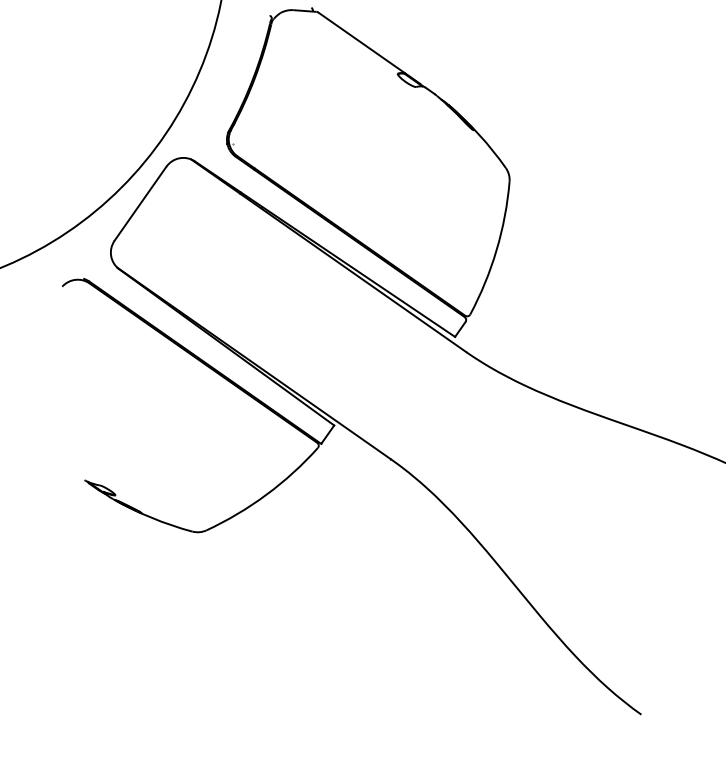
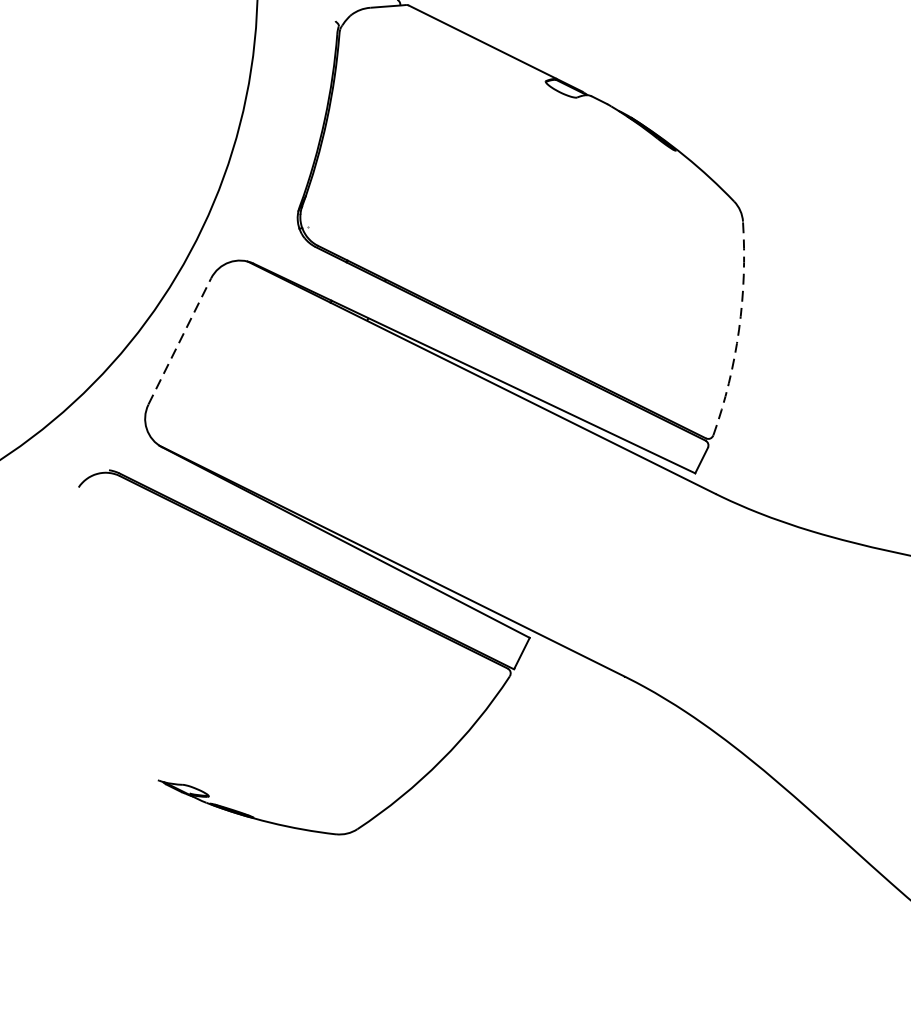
line: (140, 203) -> (179, 341), solid -> dashed
arc: (496, 250) -> (738, 330), solid -> dashed

